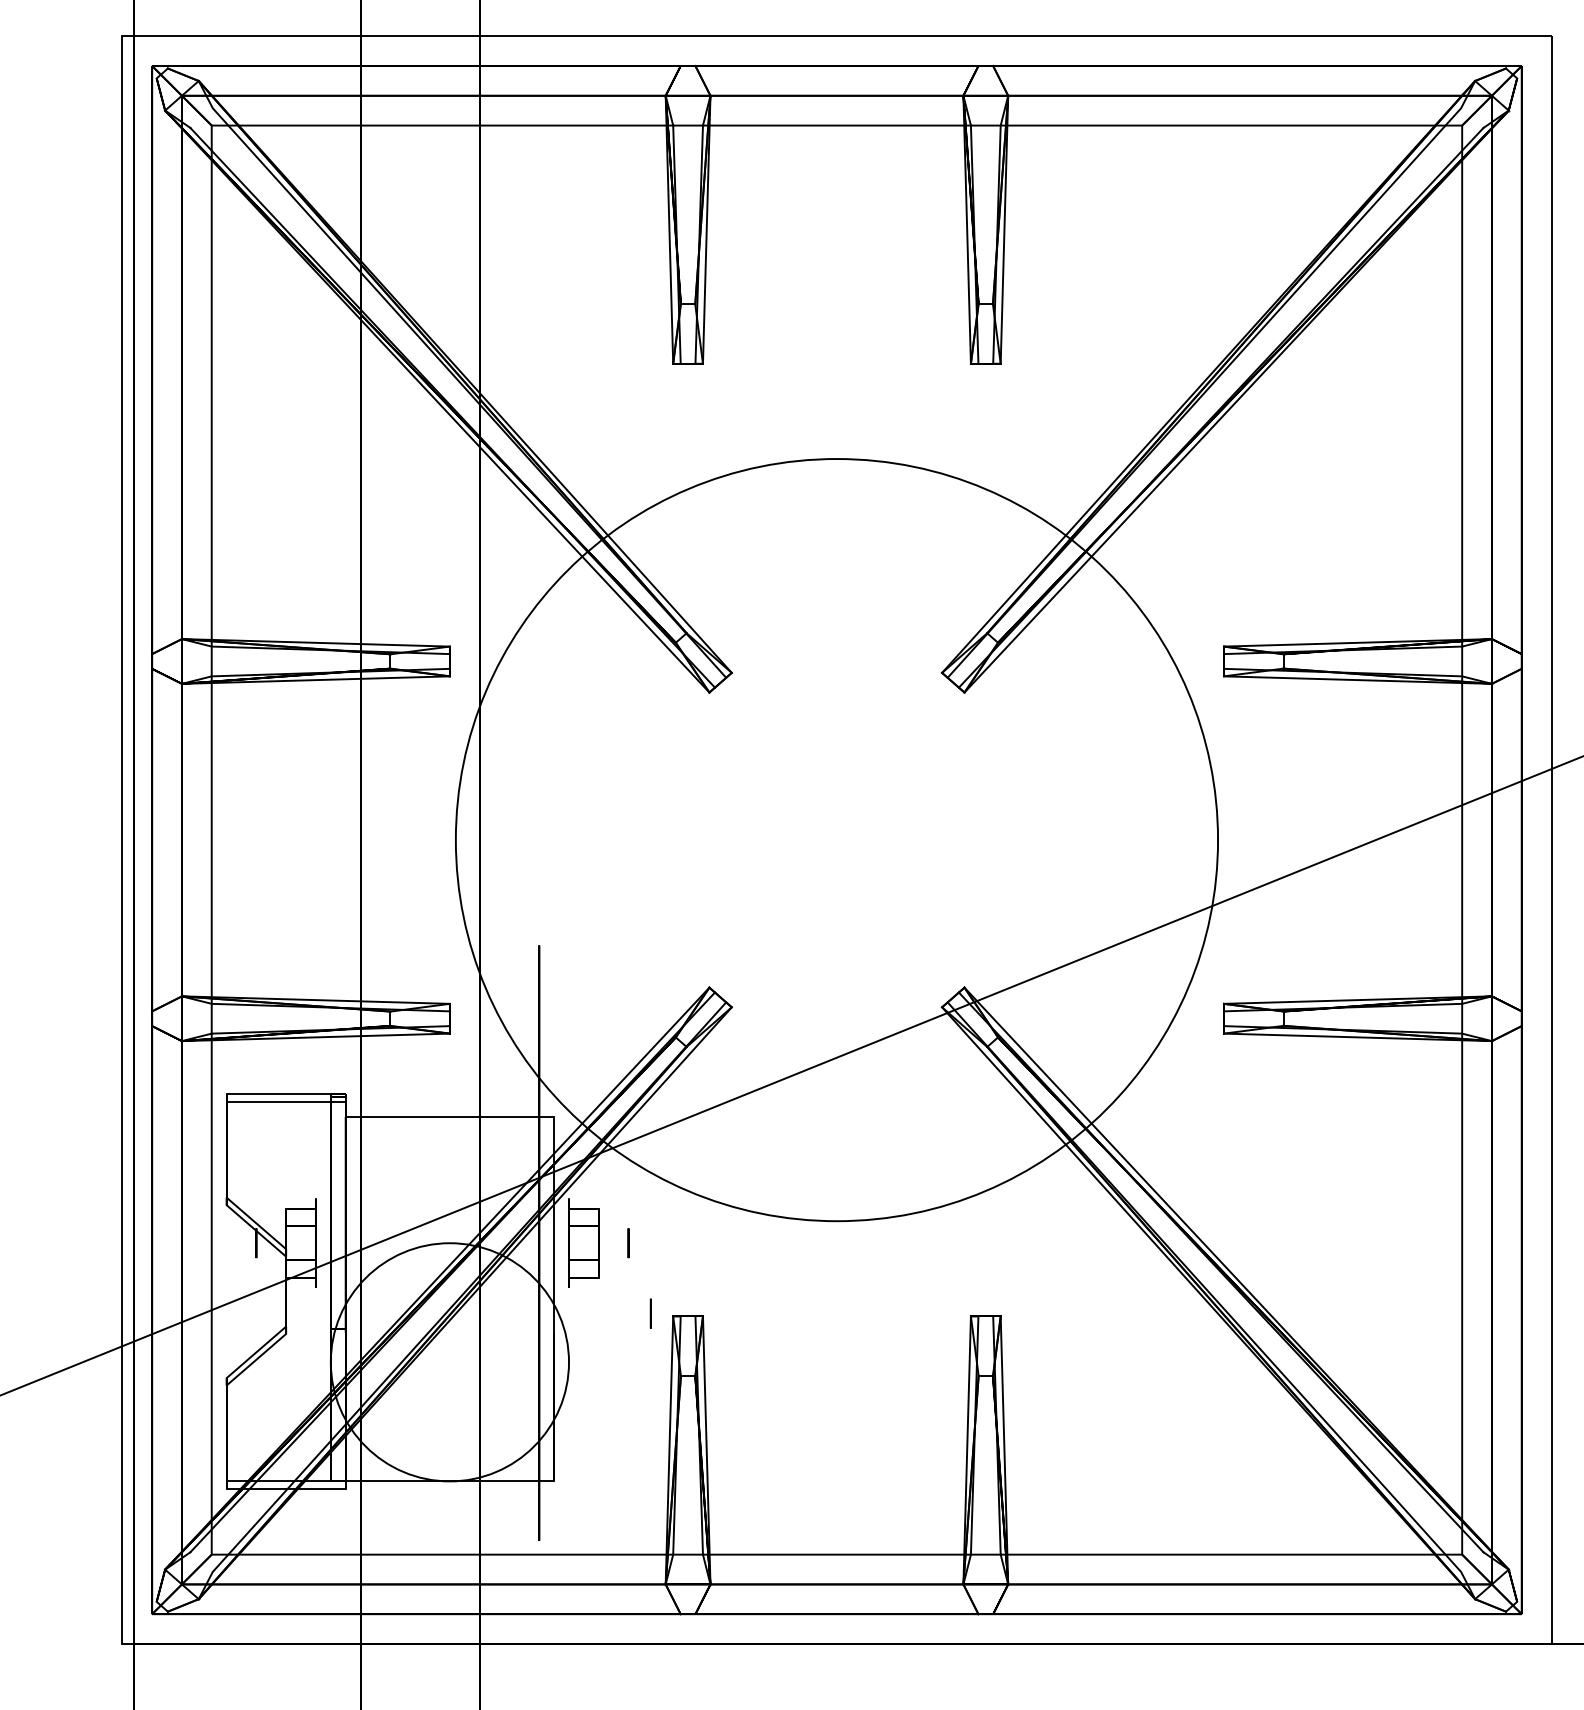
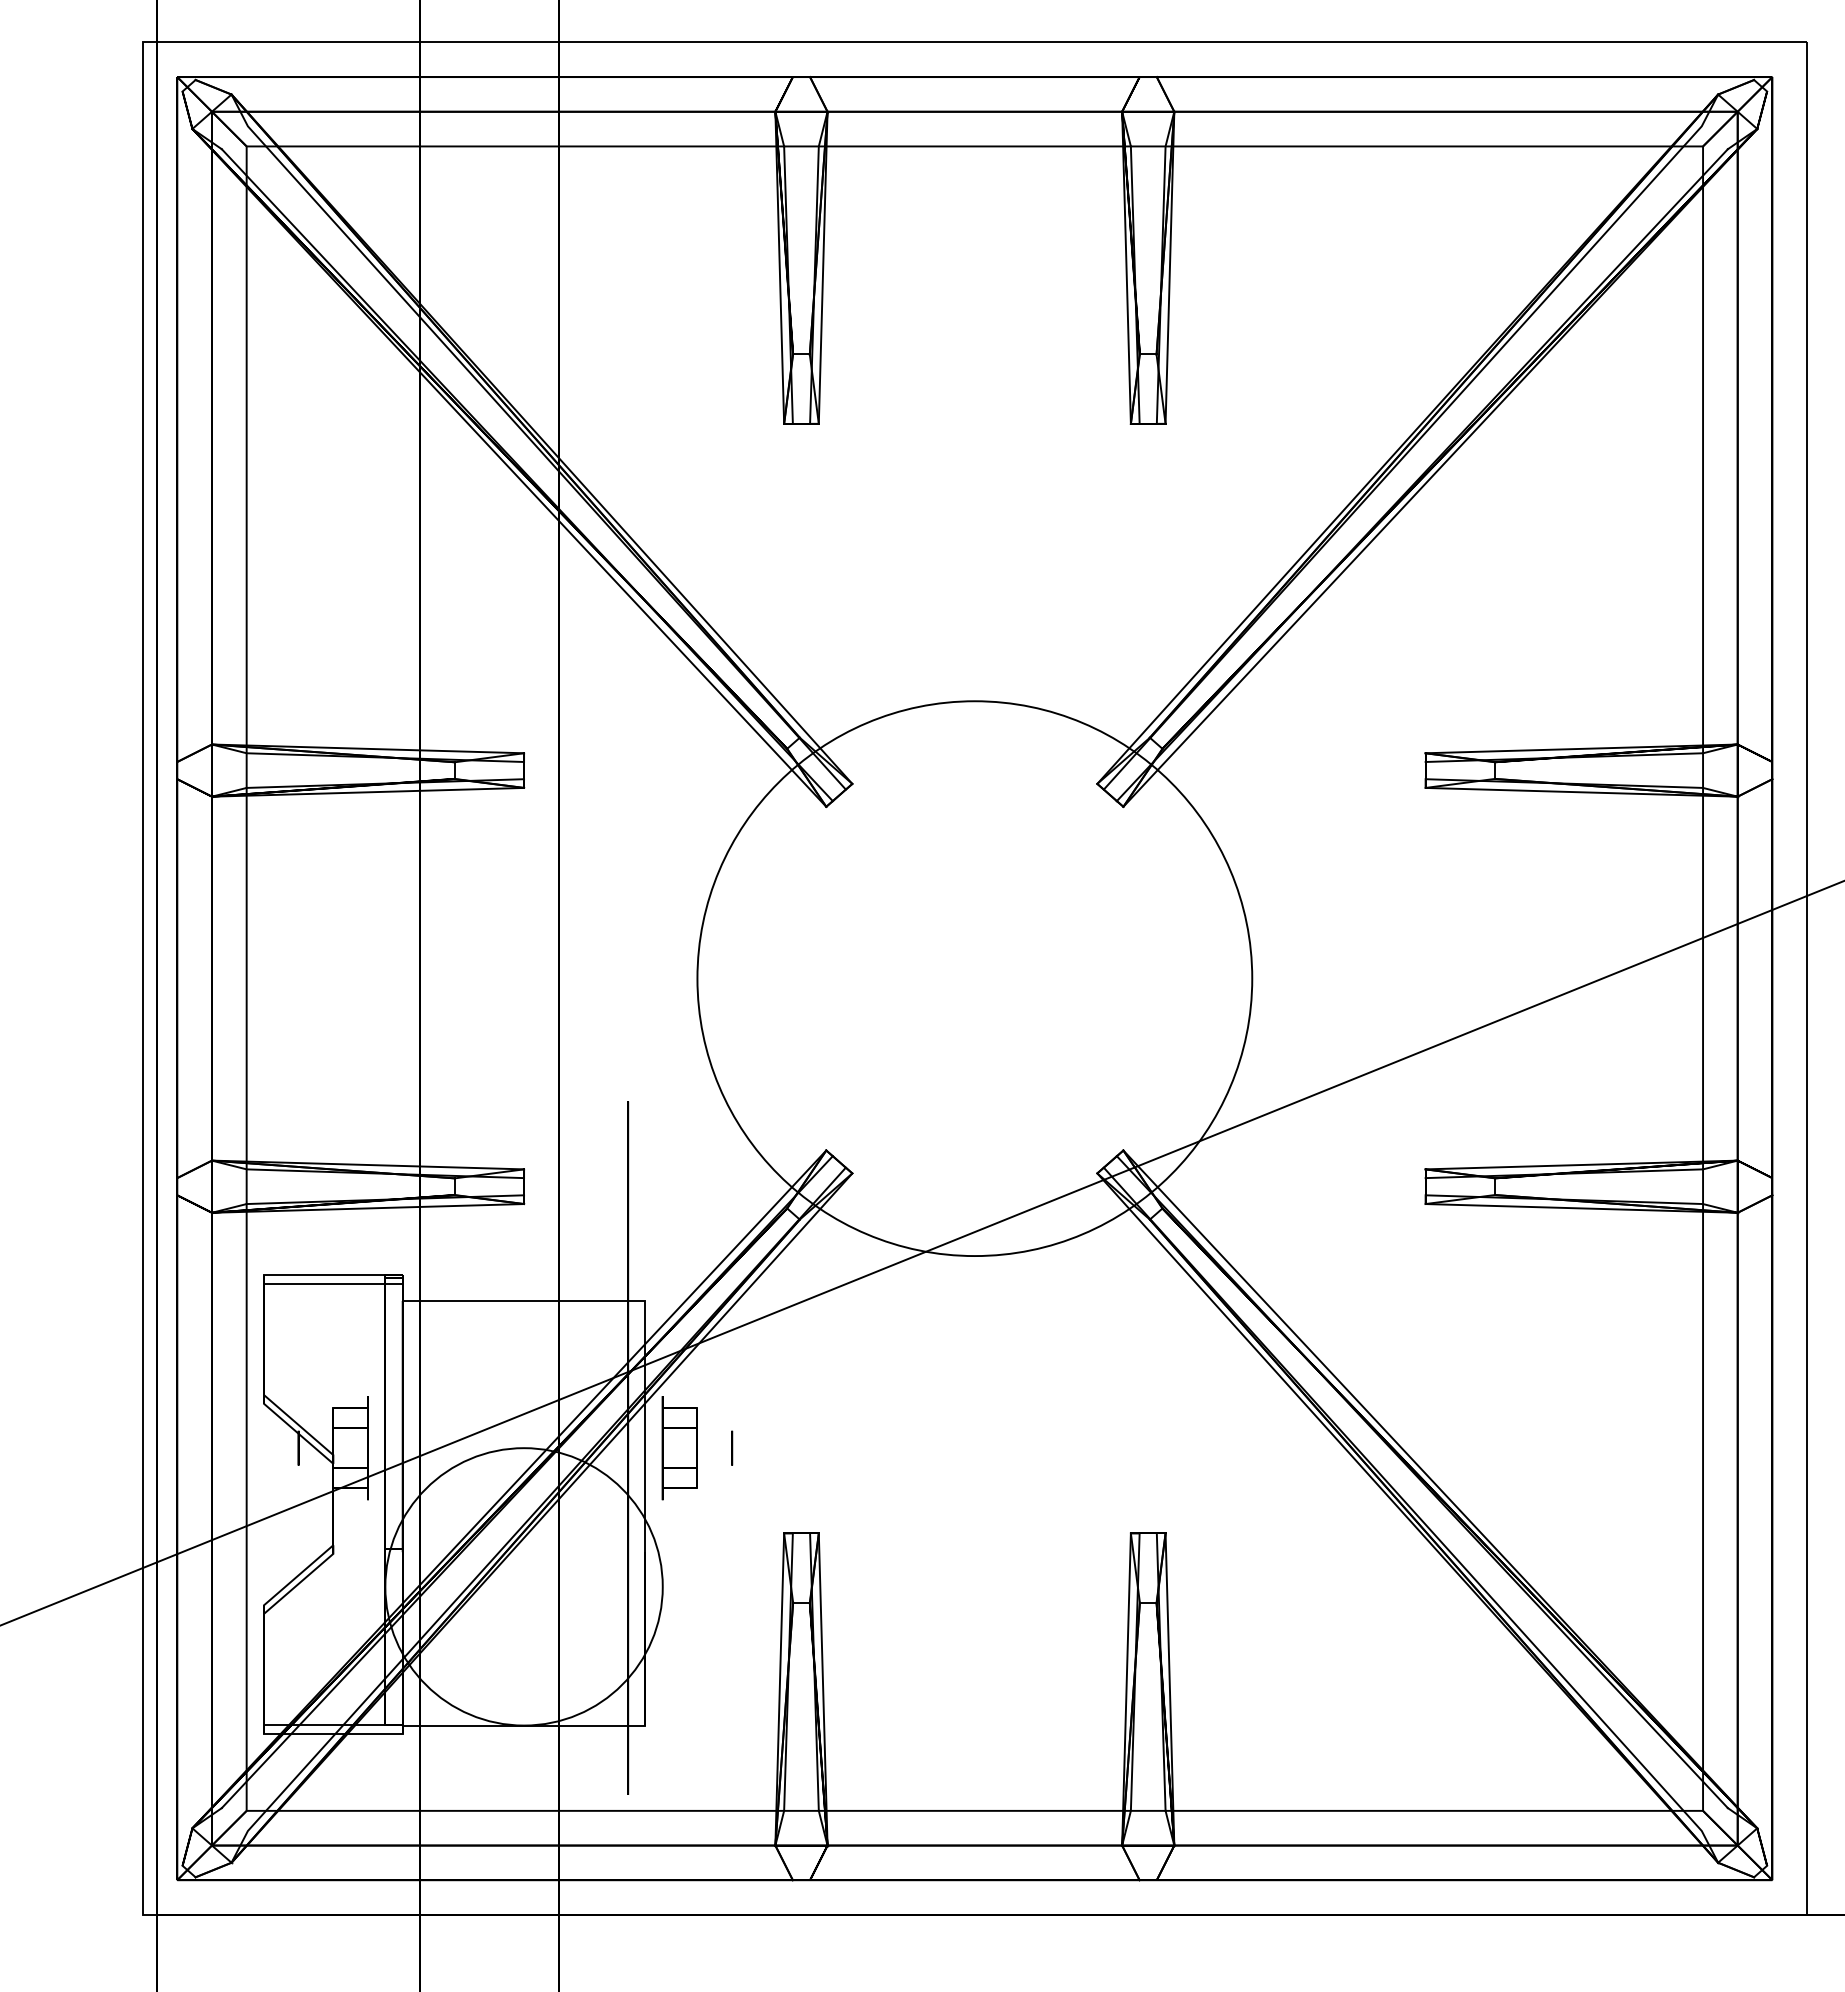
circle: (836, 839) -> (974, 978), size x0.62
circle: (651, 1313) -> (758, 1529), removed

